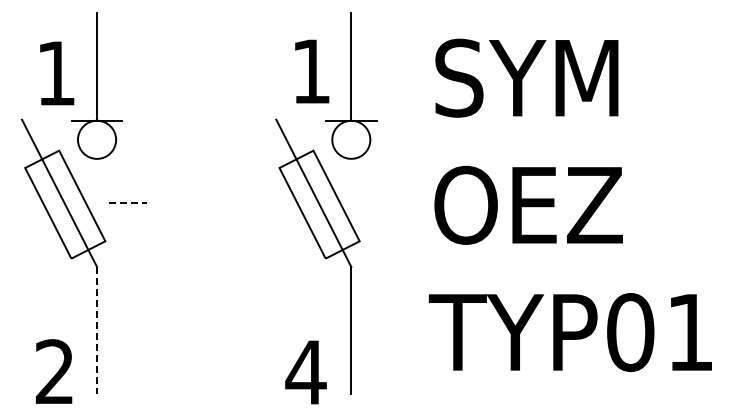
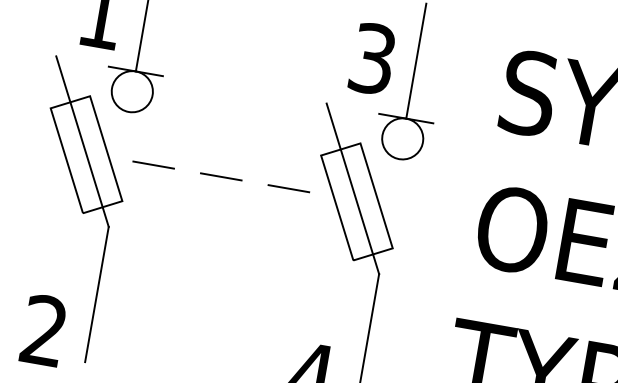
text: (311, 71) -> (373, 58), 1 -> 3
line: (128, 203) -> (153, 165), dashed -> solid
line: (191, 203) -> (220, 176), added
line: (255, 203) -> (289, 188), added
line: (97, 330) -> (97, 294), dashed -> solid

